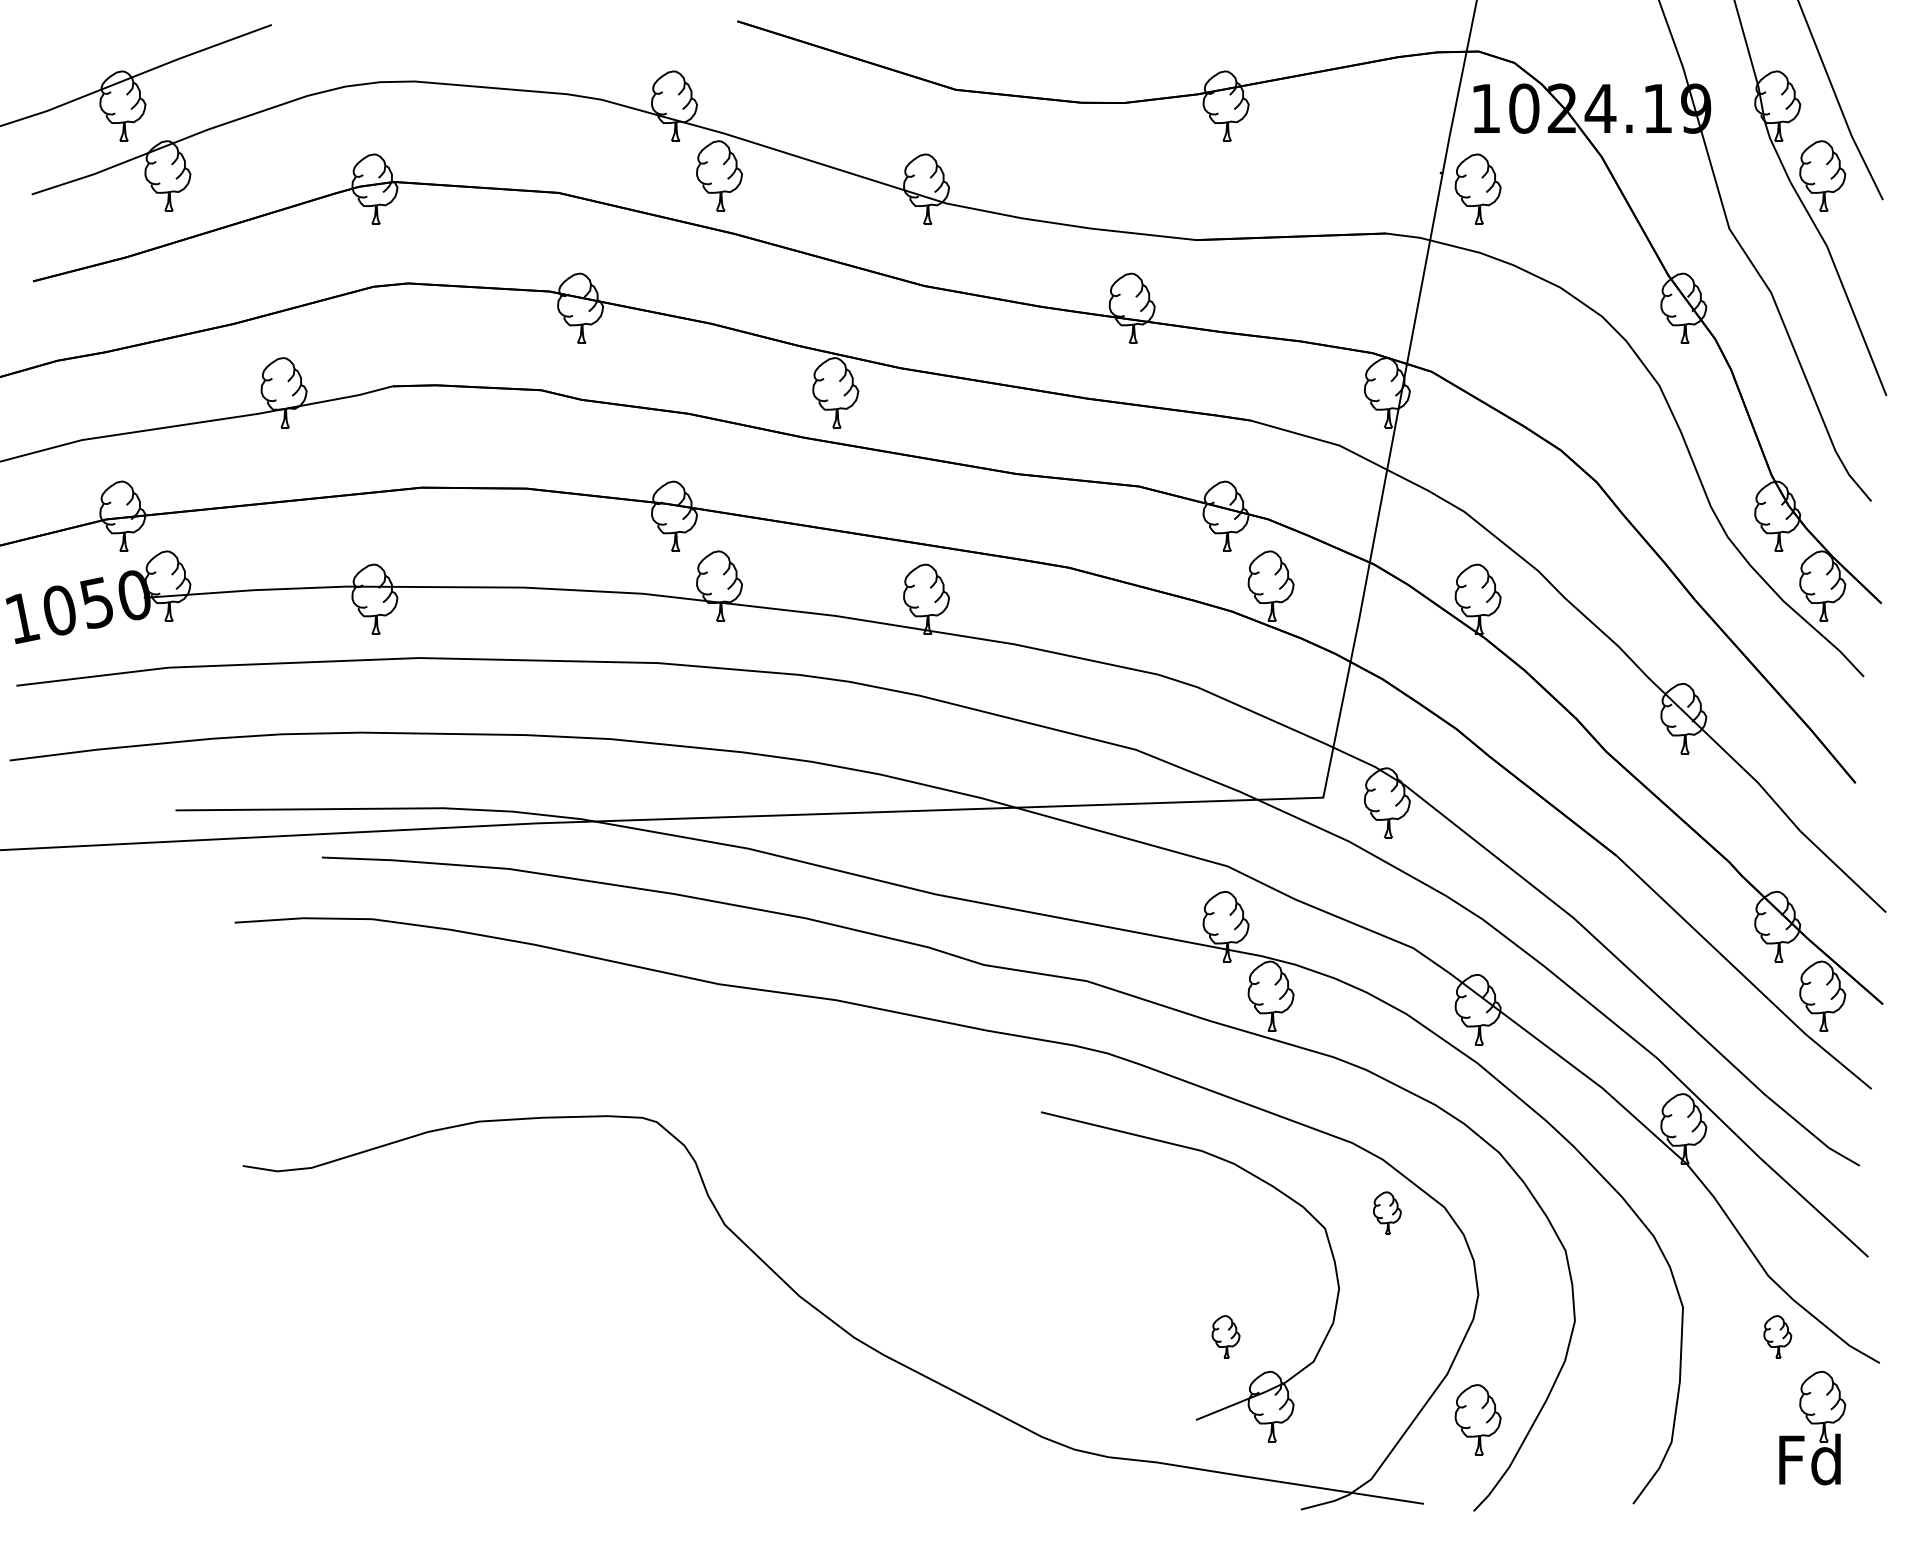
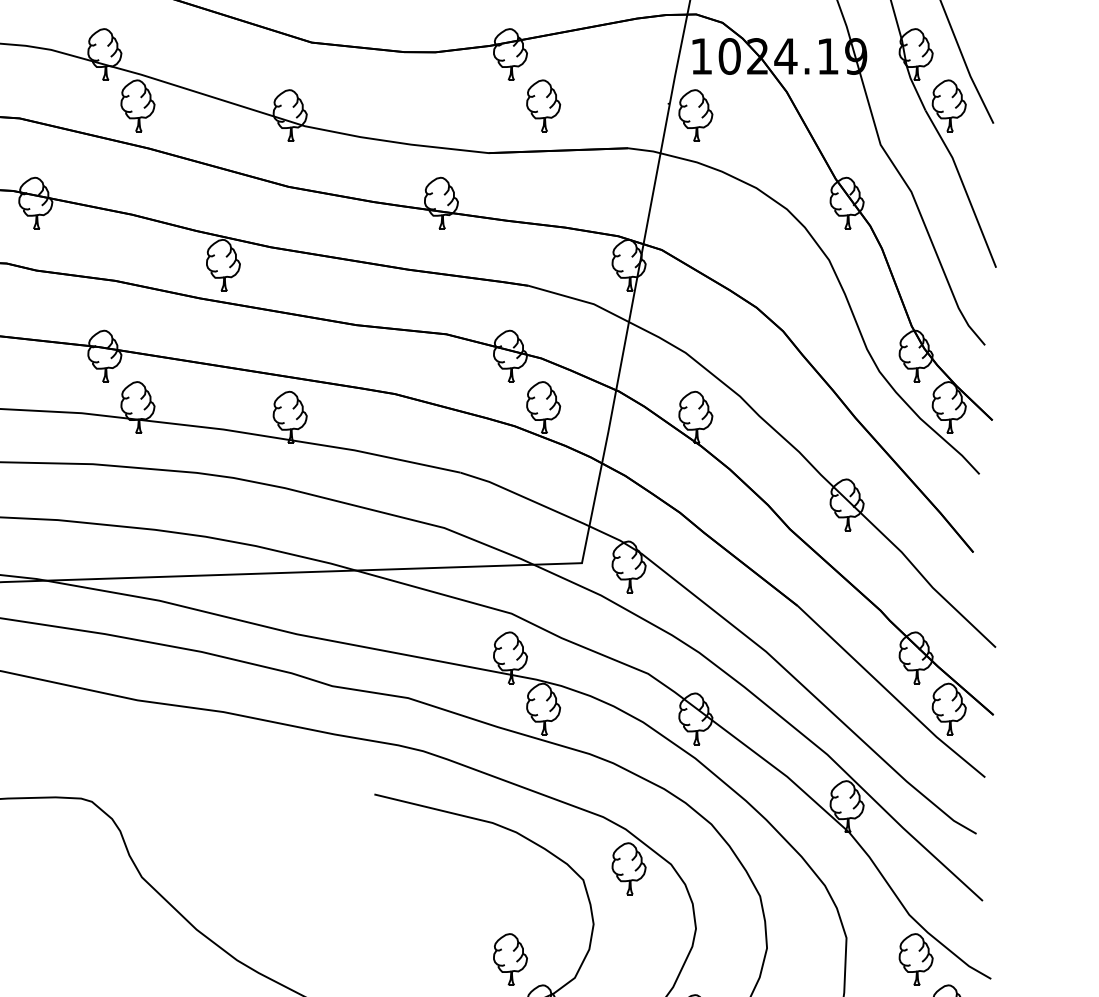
part: (1270, 175) -> (543, 105), added
part: (1387, 1212) -> (629, 868), size x1.67
part: (1225, 1336) -> (510, 959), size x1.67
part: (1777, 1336) -> (916, 959), size x1.67

